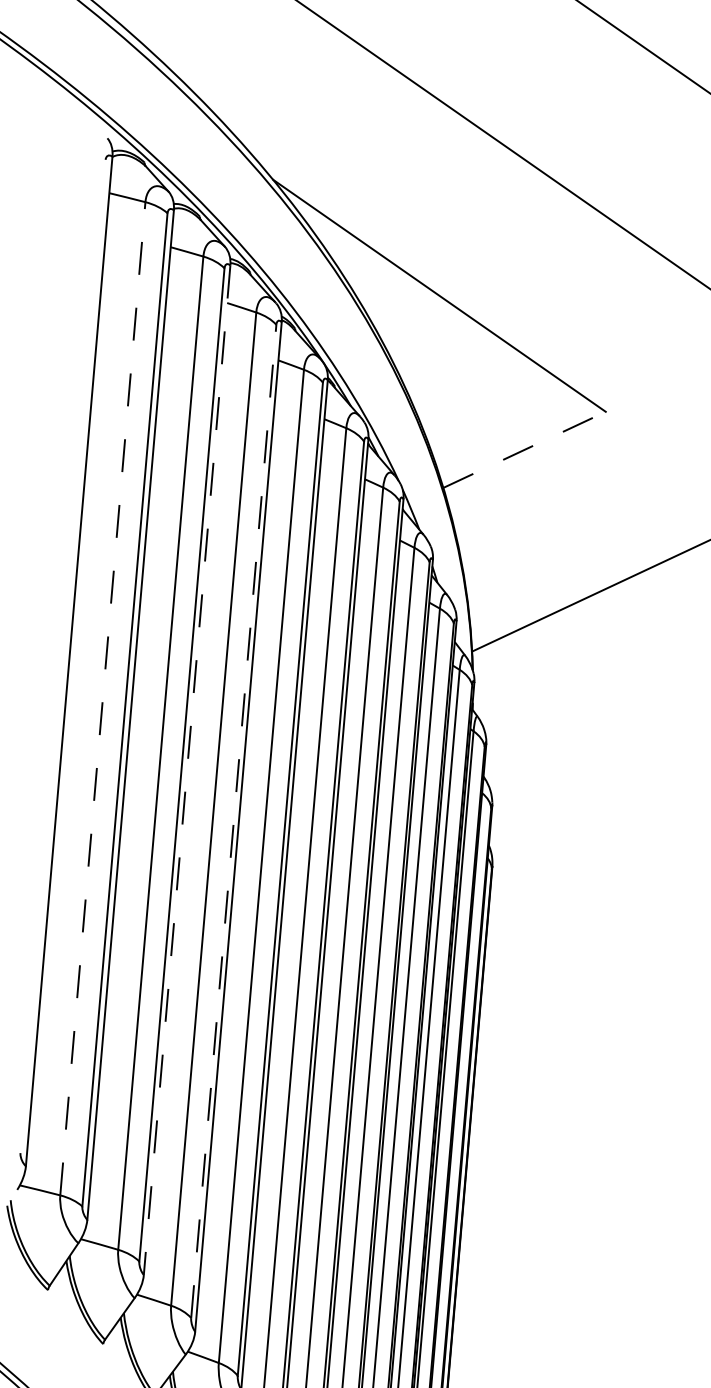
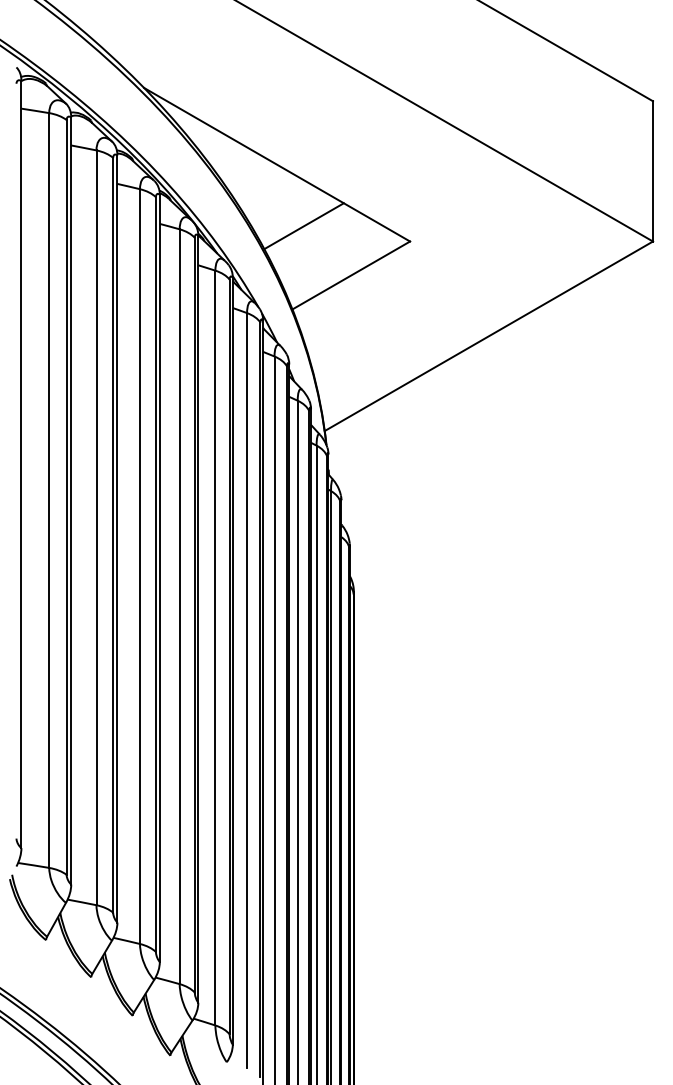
line: (467, 380) -> (303, 226), added
line: (524, 449) -> (351, 275), dashed -> solid
line: (103, 698) -> (49, 490), dashed -> solid
line: (187, 770) -> (117, 539), dashed -> solid
line: (233, 821) -> (155, 574), dashed -> solid

